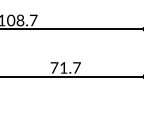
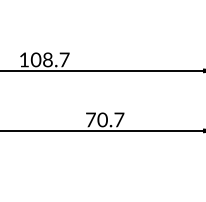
text: (63, 67) -> (102, 119), 71.7 -> 70.7

